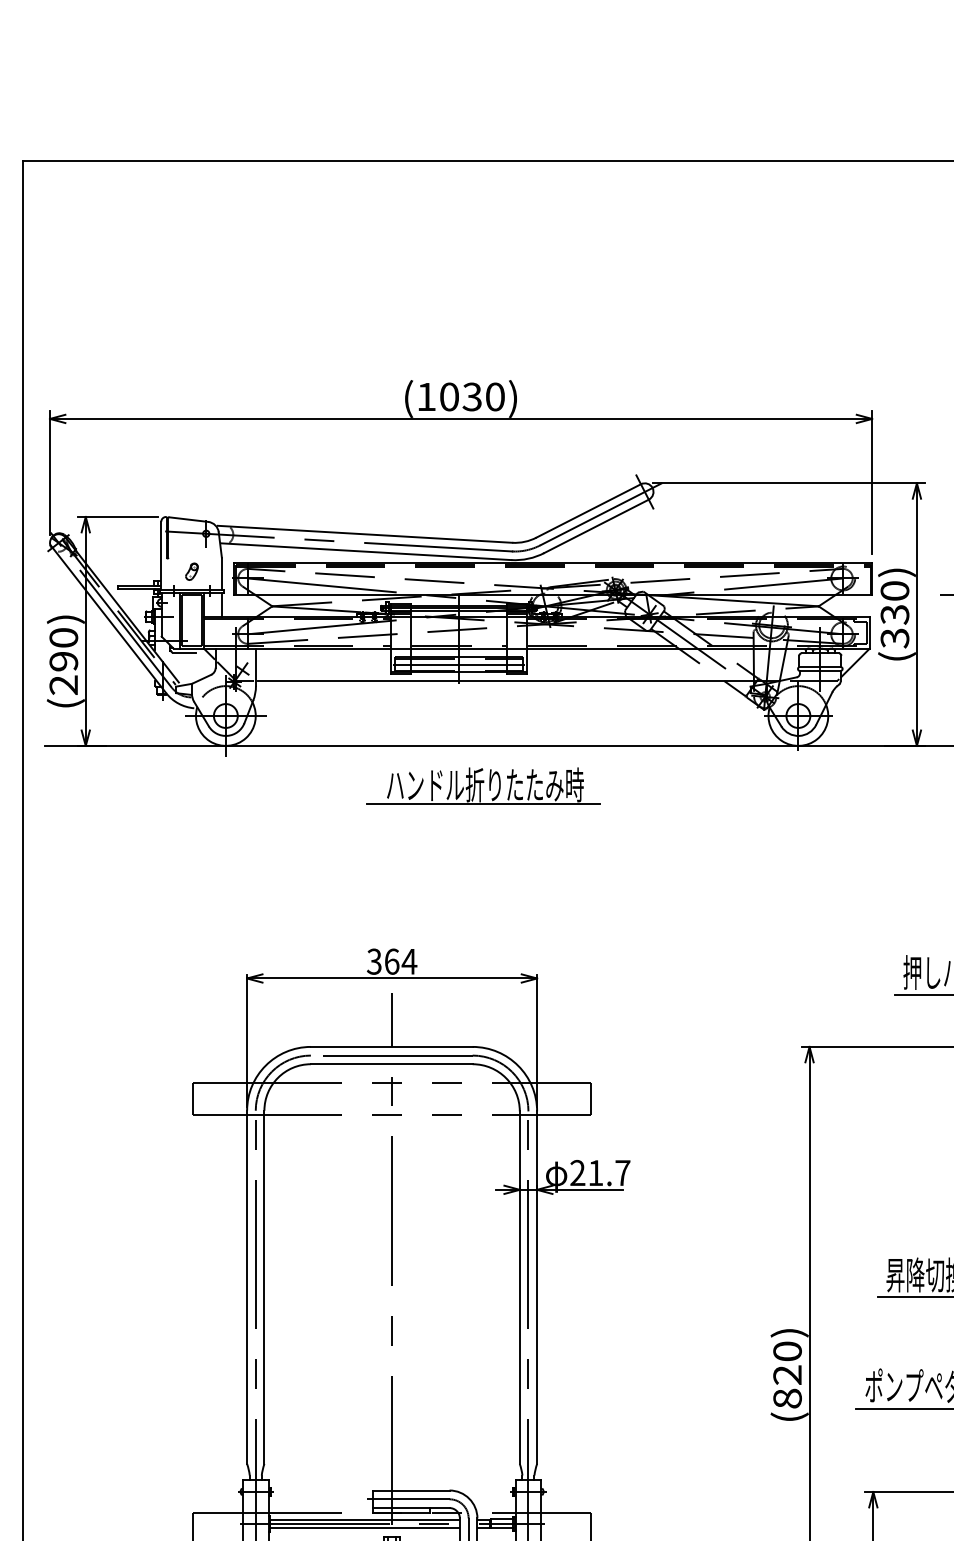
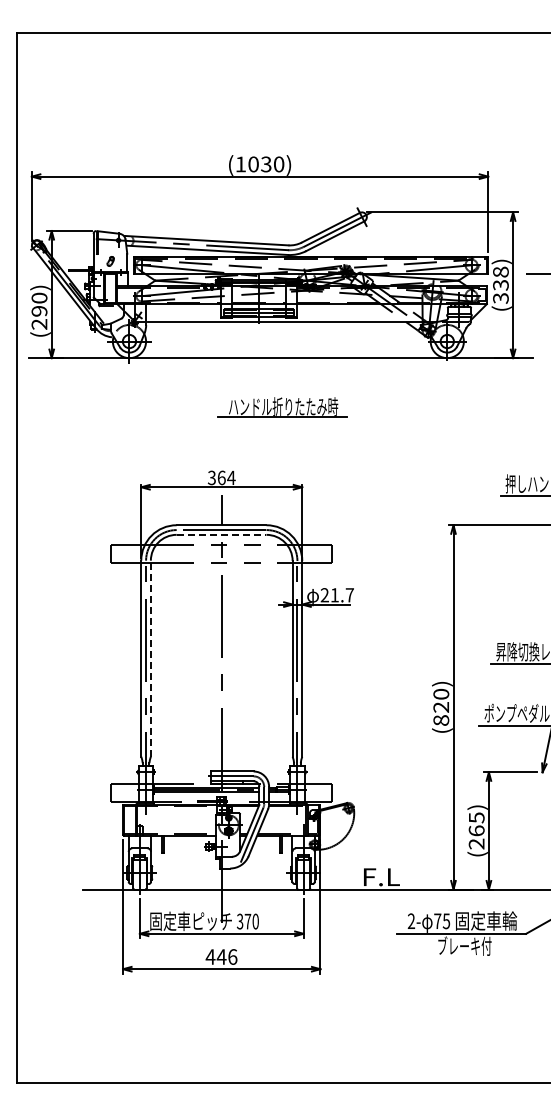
text: (894, 589) -> (500, 271), (330) -> (338)
part: (483, 786) -> (282, 407), moved
line: (391, 1063) -> (221, 534), solid -> dashed
line: (263, 1286) -> (150, 658), solid -> dashed

